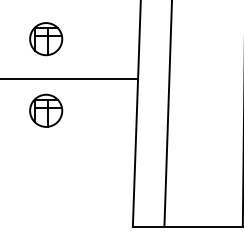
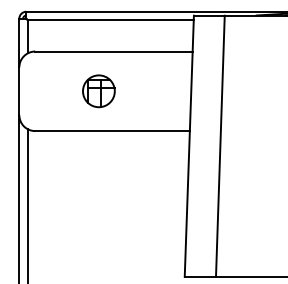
part: (45, 111) -> (98, 162), removed

